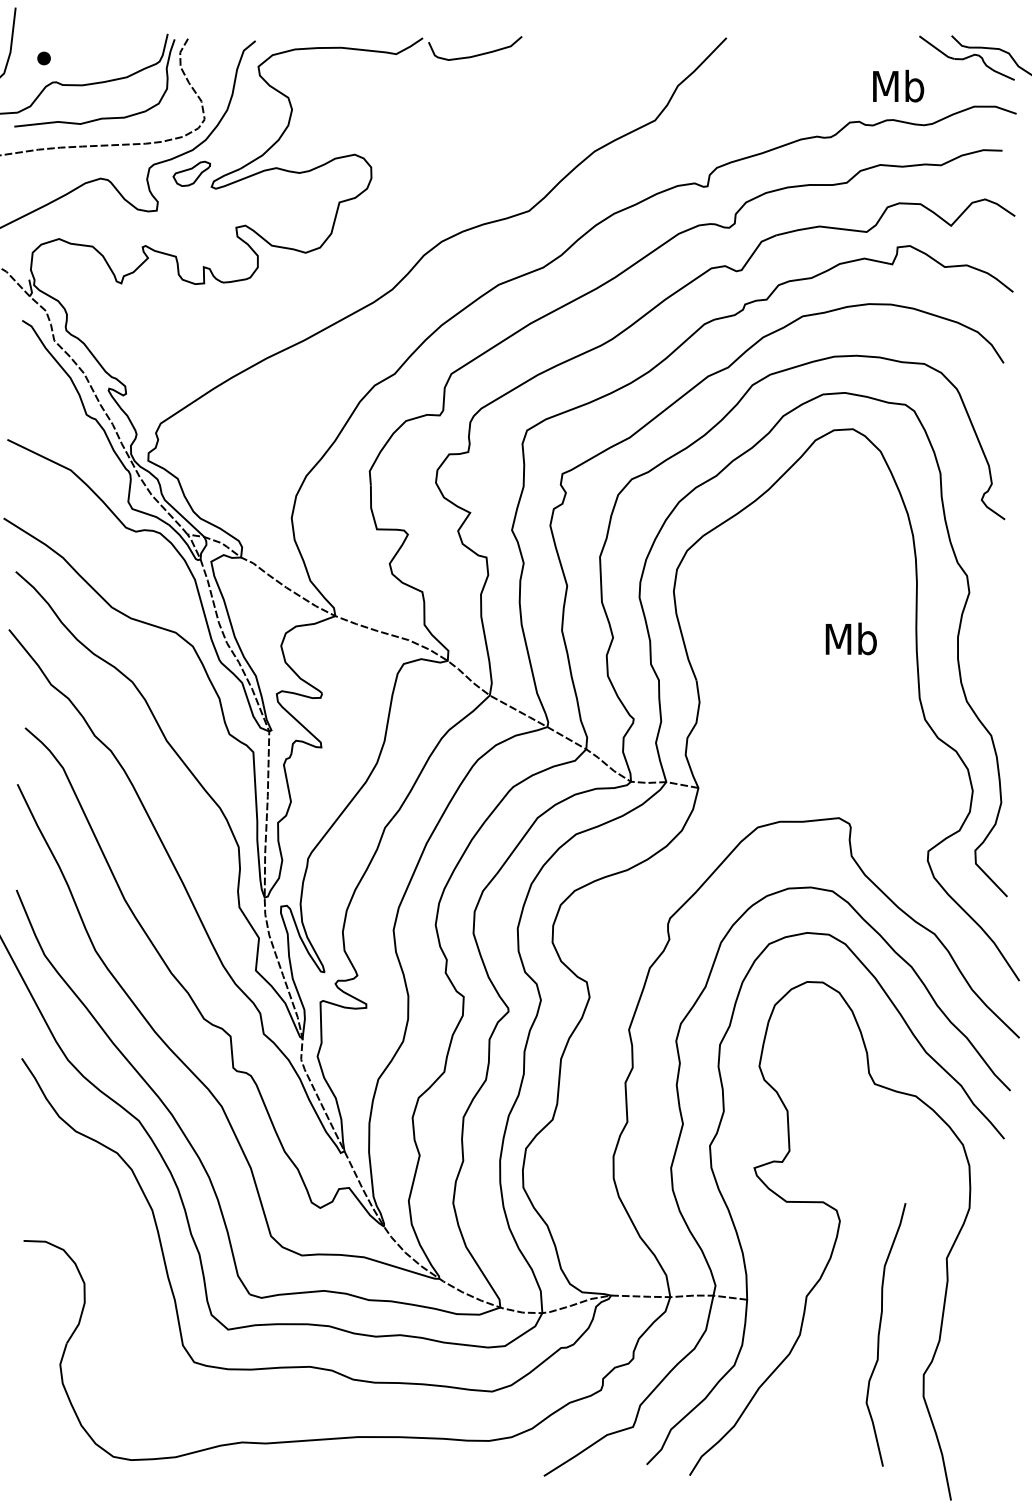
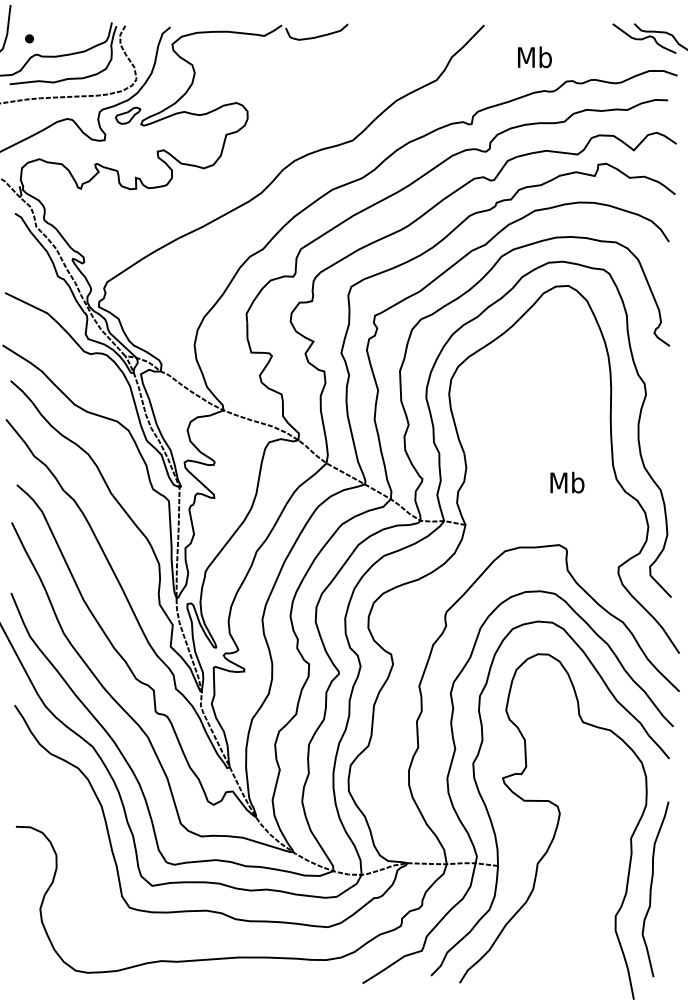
text: (897, 86) -> (534, 57), moved
text: (851, 638) -> (567, 482), moved
curve: (879, 1335) -> (651, 889), moved

